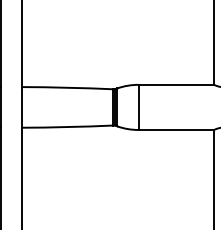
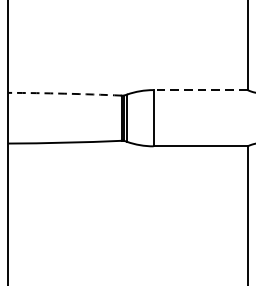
line: (176, 84) -> (200, 89), solid -> dashed
arc: (67, 87) -> (65, 93), solid -> dashed

